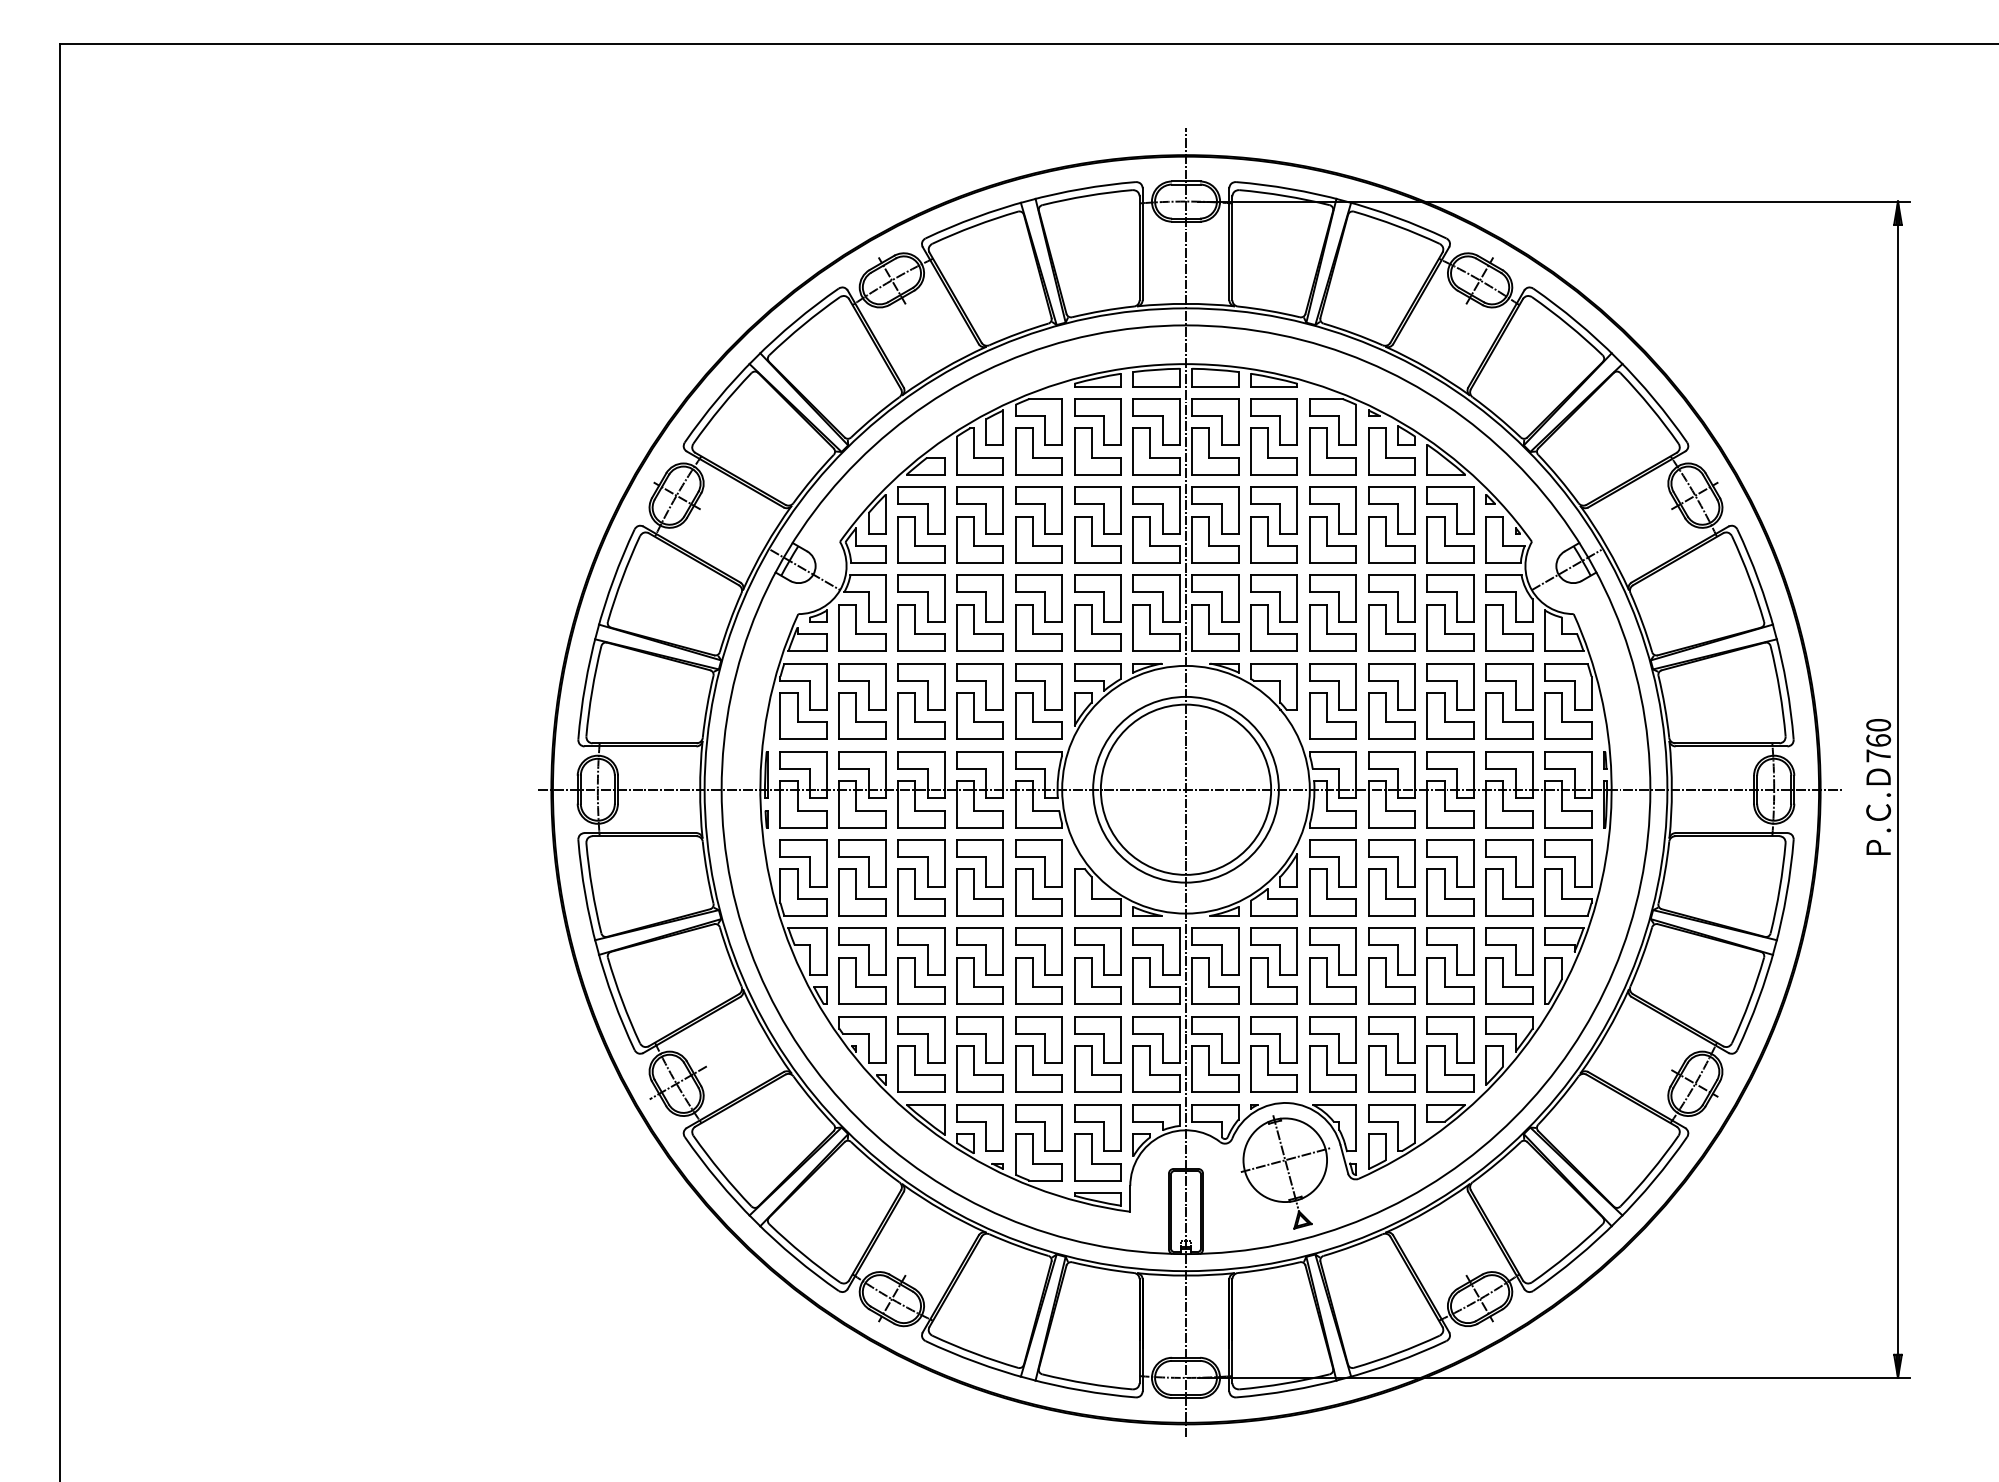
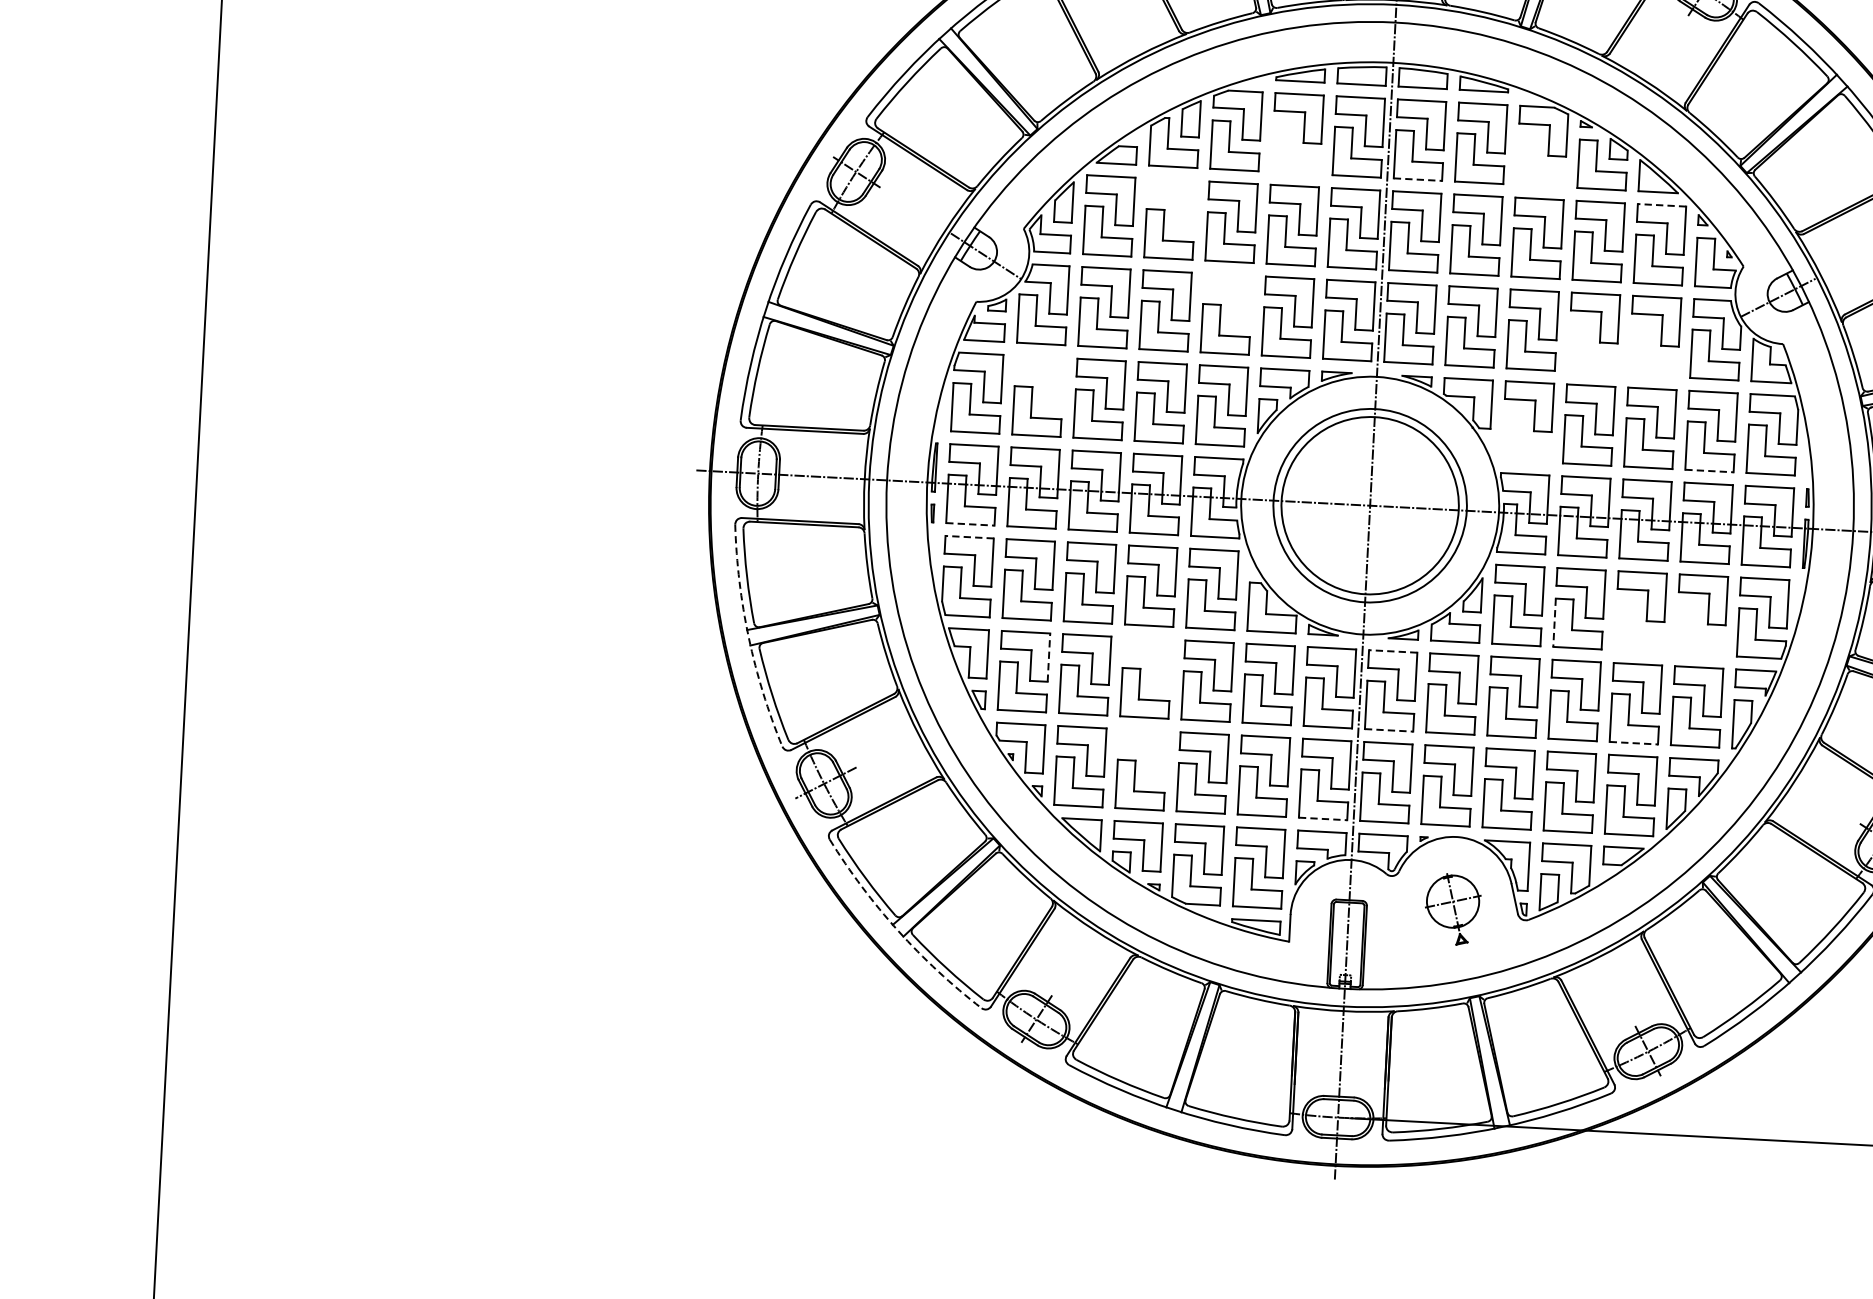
part: (1097, 451) -> (1296, 148), removed
part: (1332, 451) -> (1541, 161), removed
line: (1215, 474) -> (1418, 179), solid -> dashed
line: (1450, 487) -> (1661, 205), solid -> dashed
part: (979, 510) -> (1170, 203), removed
part: (1038, 598) -> (1227, 298), removed
part: (1391, 627) -> (1592, 348), removed
part: (1450, 627) -> (1654, 351), removed
part: (862, 686) -> (1039, 380), removed
part: (1332, 715) -> (1526, 436), removed
line: (1510, 739) -> (1710, 471), solid -> dashed
line: (804, 827) -> (971, 524), solid -> dashed
line: (803, 840) -> (969, 537), solid -> dashed
part: (1450, 892) -> (1639, 627), removed
part: (1509, 892) -> (1701, 630), removed
line: (1368, 893) -> (1554, 623), solid -> dashed
line: (1214, 928) -> (1392, 651), solid -> dashed
arc: (597, 947) -> (749, 637), solid -> dashed
line: (885, 951) -> (1048, 657), solid -> dashed
part: (979, 951) -> (1146, 662), removed
line: (1215, 1004) -> (1389, 730), solid -> dashed
line: (1451, 1004) -> (1634, 743), solid -> dashed
part: (979, 1039) -> (1141, 754), removed
line: (1157, 1092) -> (1324, 819), solid -> dashed
part: (1285, 1172) -> (1452, 909), size x0.6
arc: (754, 1220) -> (897, 930), solid -> dashed

